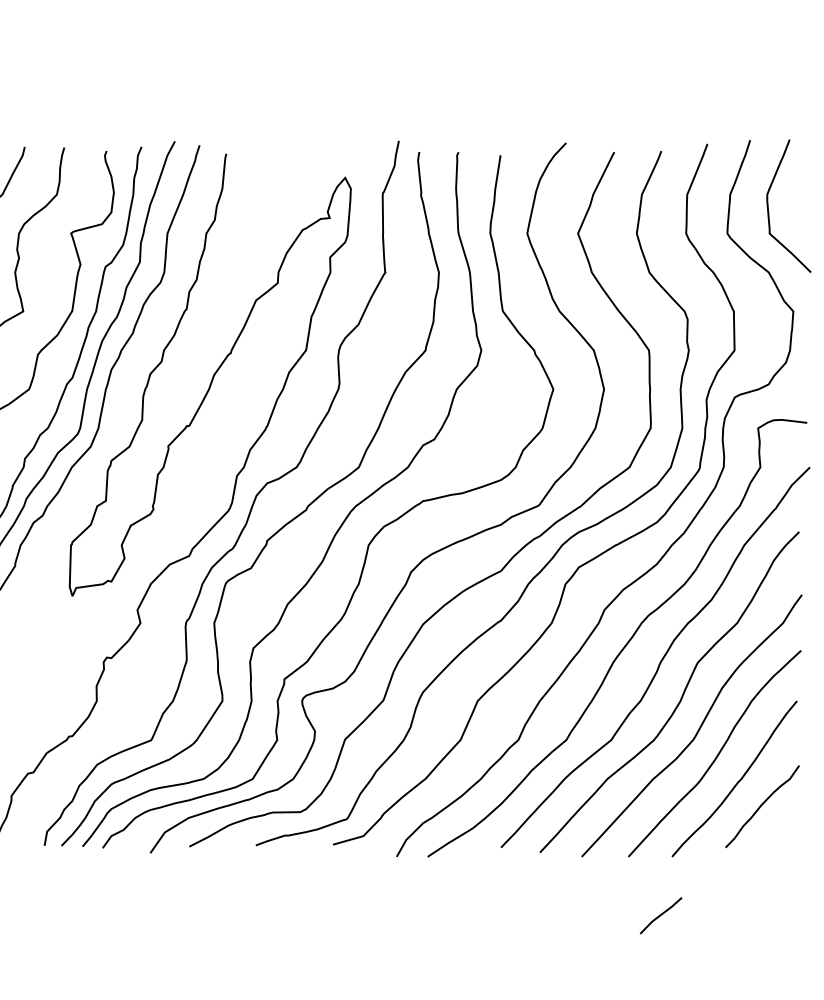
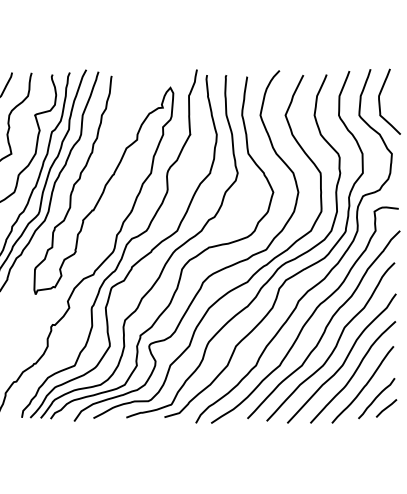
line: (660, 915) -> (386, 408), moved

